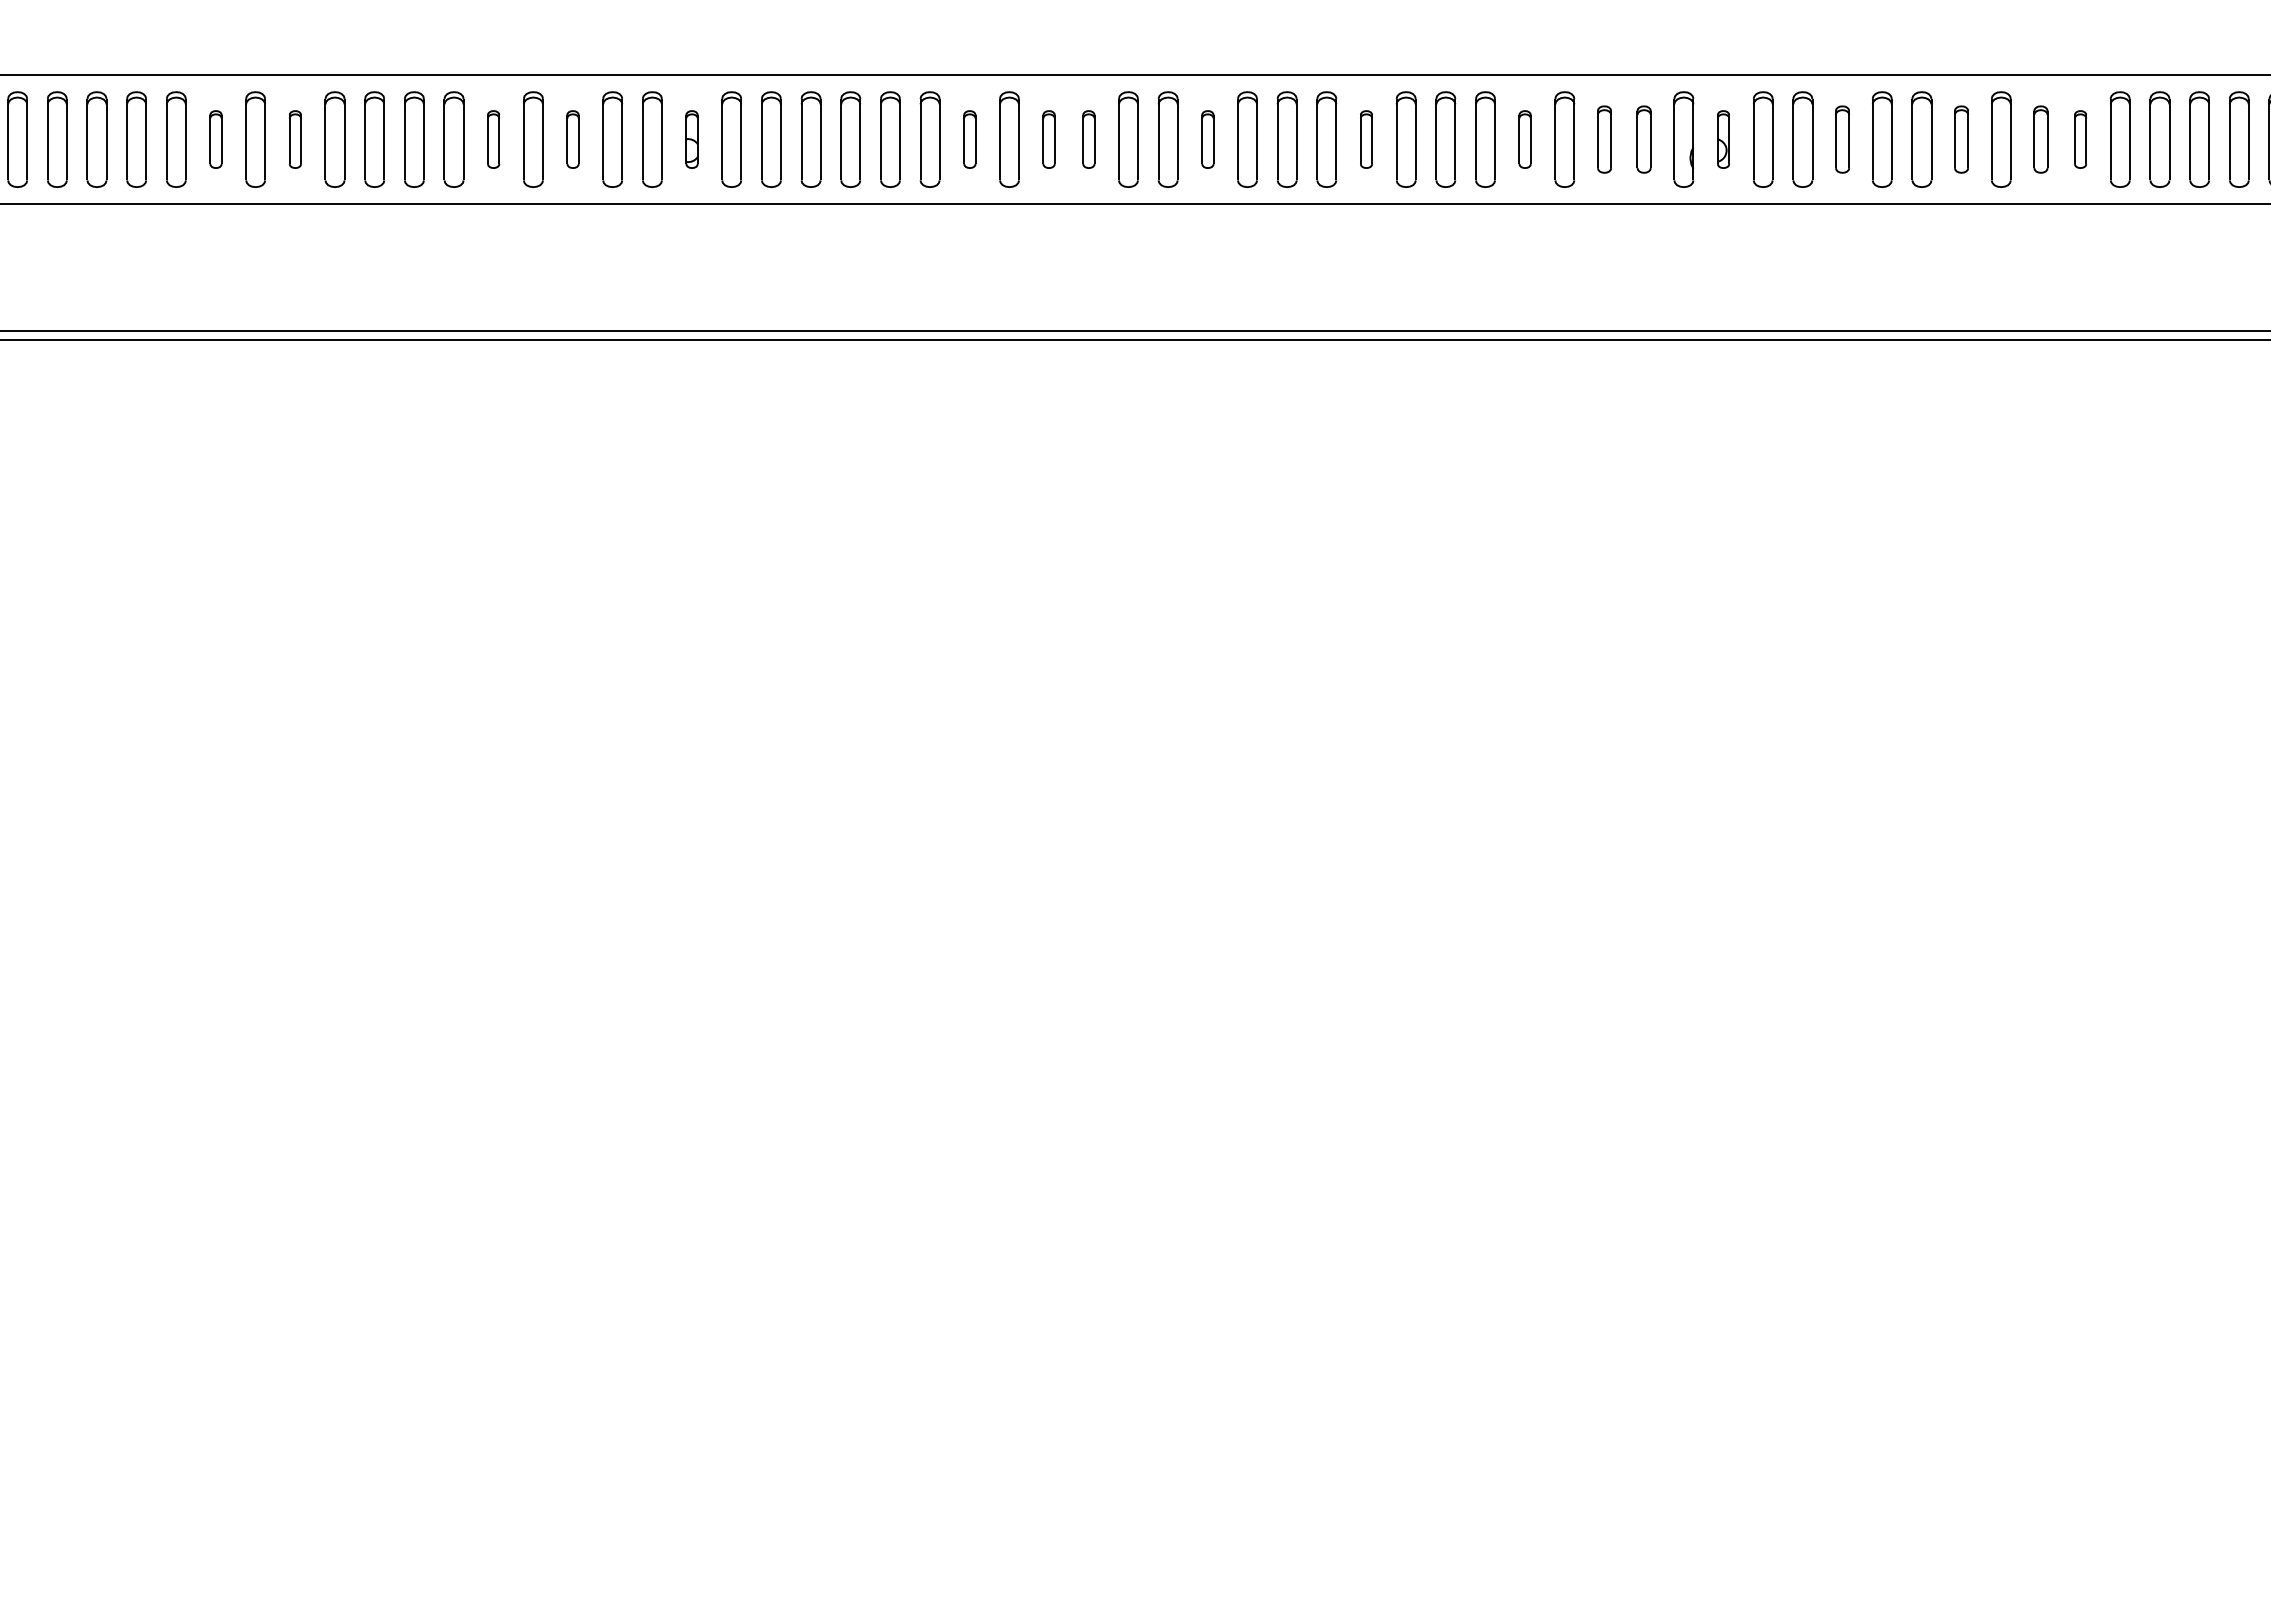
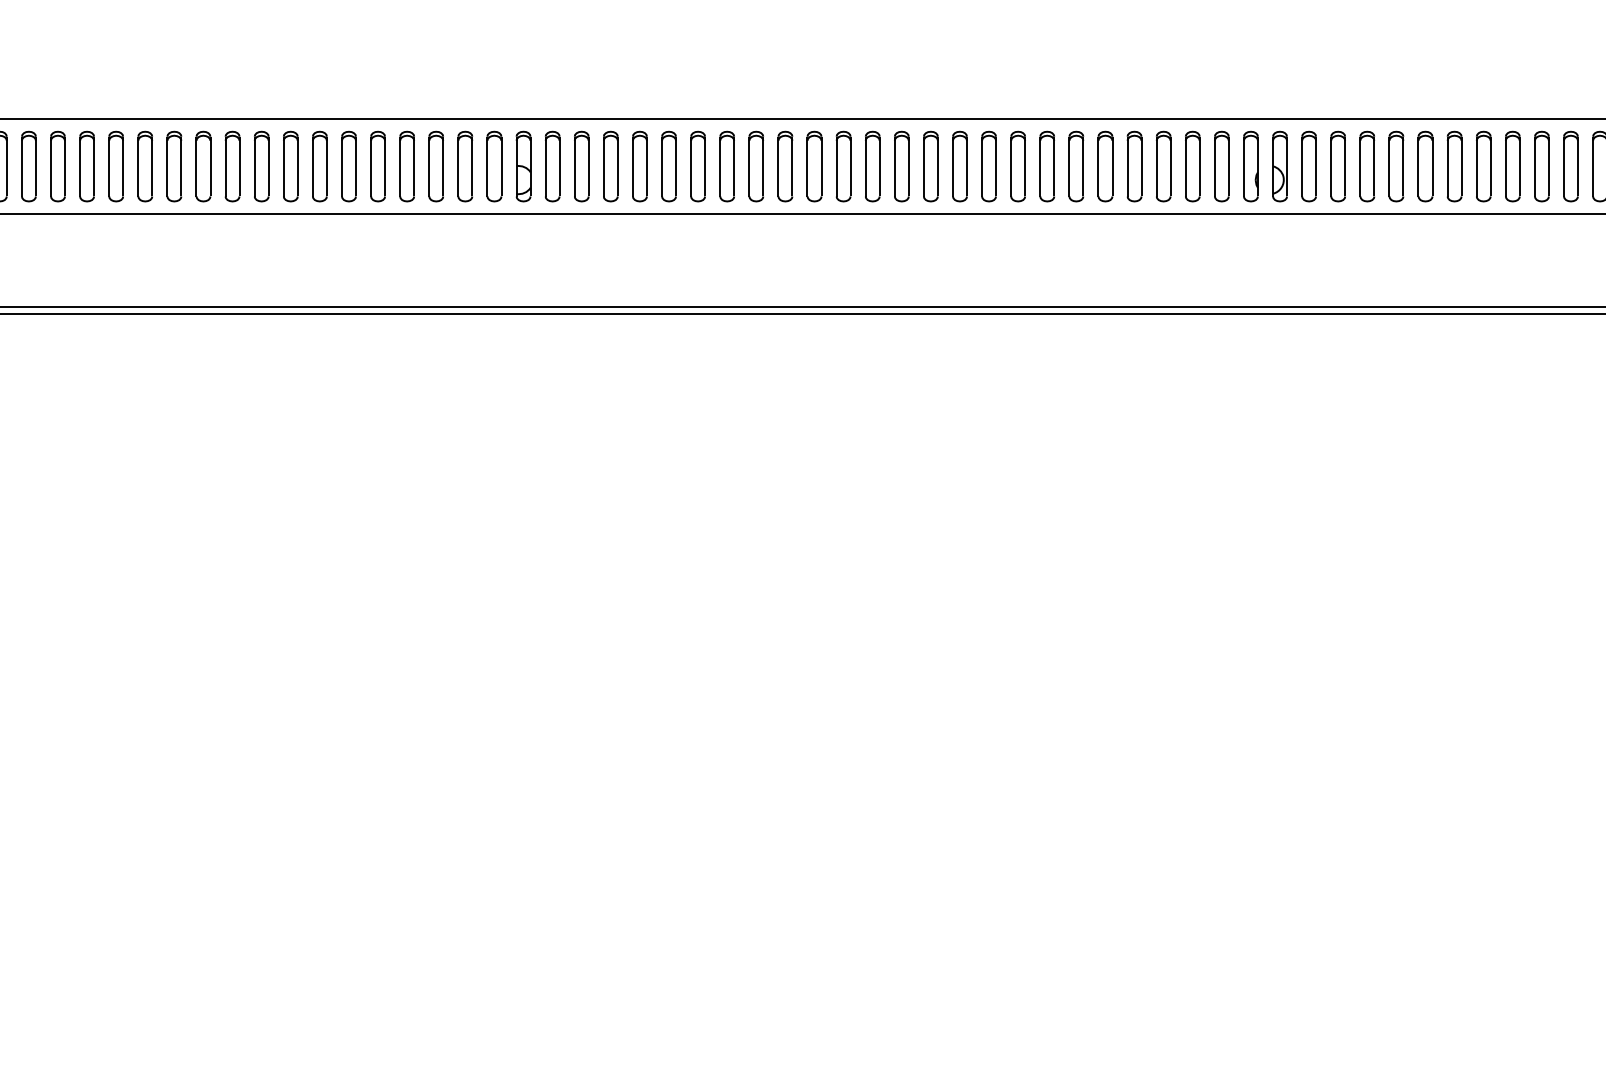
part: (215, 139) -> (174, 166), size x1.67
part: (295, 139) -> (232, 166), size x1.67
part: (493, 139) -> (377, 166), size x1.67
part: (572, 139) -> (435, 166), size x1.67
part: (691, 139) -> (523, 166), size x1.67
part: (969, 139) -> (727, 166), size x1.67
part: (1048, 139) -> (784, 166), size x1.67
part: (1088, 139) -> (814, 166), size x1.67
part: (1207, 139) -> (901, 166), size x1.67
part: (1366, 139) -> (1018, 166), size x1.67
part: (1524, 139) -> (1134, 166), size x1.67
part: (1604, 139) -> (1192, 166), size x1.43
part: (1643, 139) -> (1221, 166), size x1.43
part: (1723, 139) -> (1279, 166), size x1.67
part: (1842, 139) -> (1367, 166), size x1.43
part: (1961, 139) -> (1454, 166), size x1.43
part: (2040, 139) -> (1512, 166), size x1.43
part: (2080, 139) -> (1541, 166), size x1.67

